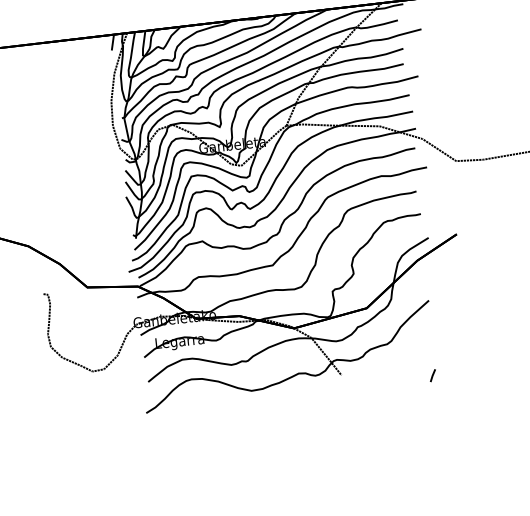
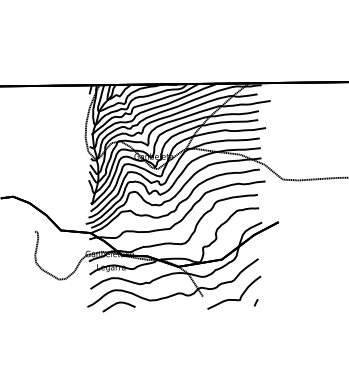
curve: (404, 366) -> (240, 295), added
curve: (195, 403) -> (116, 304), added

